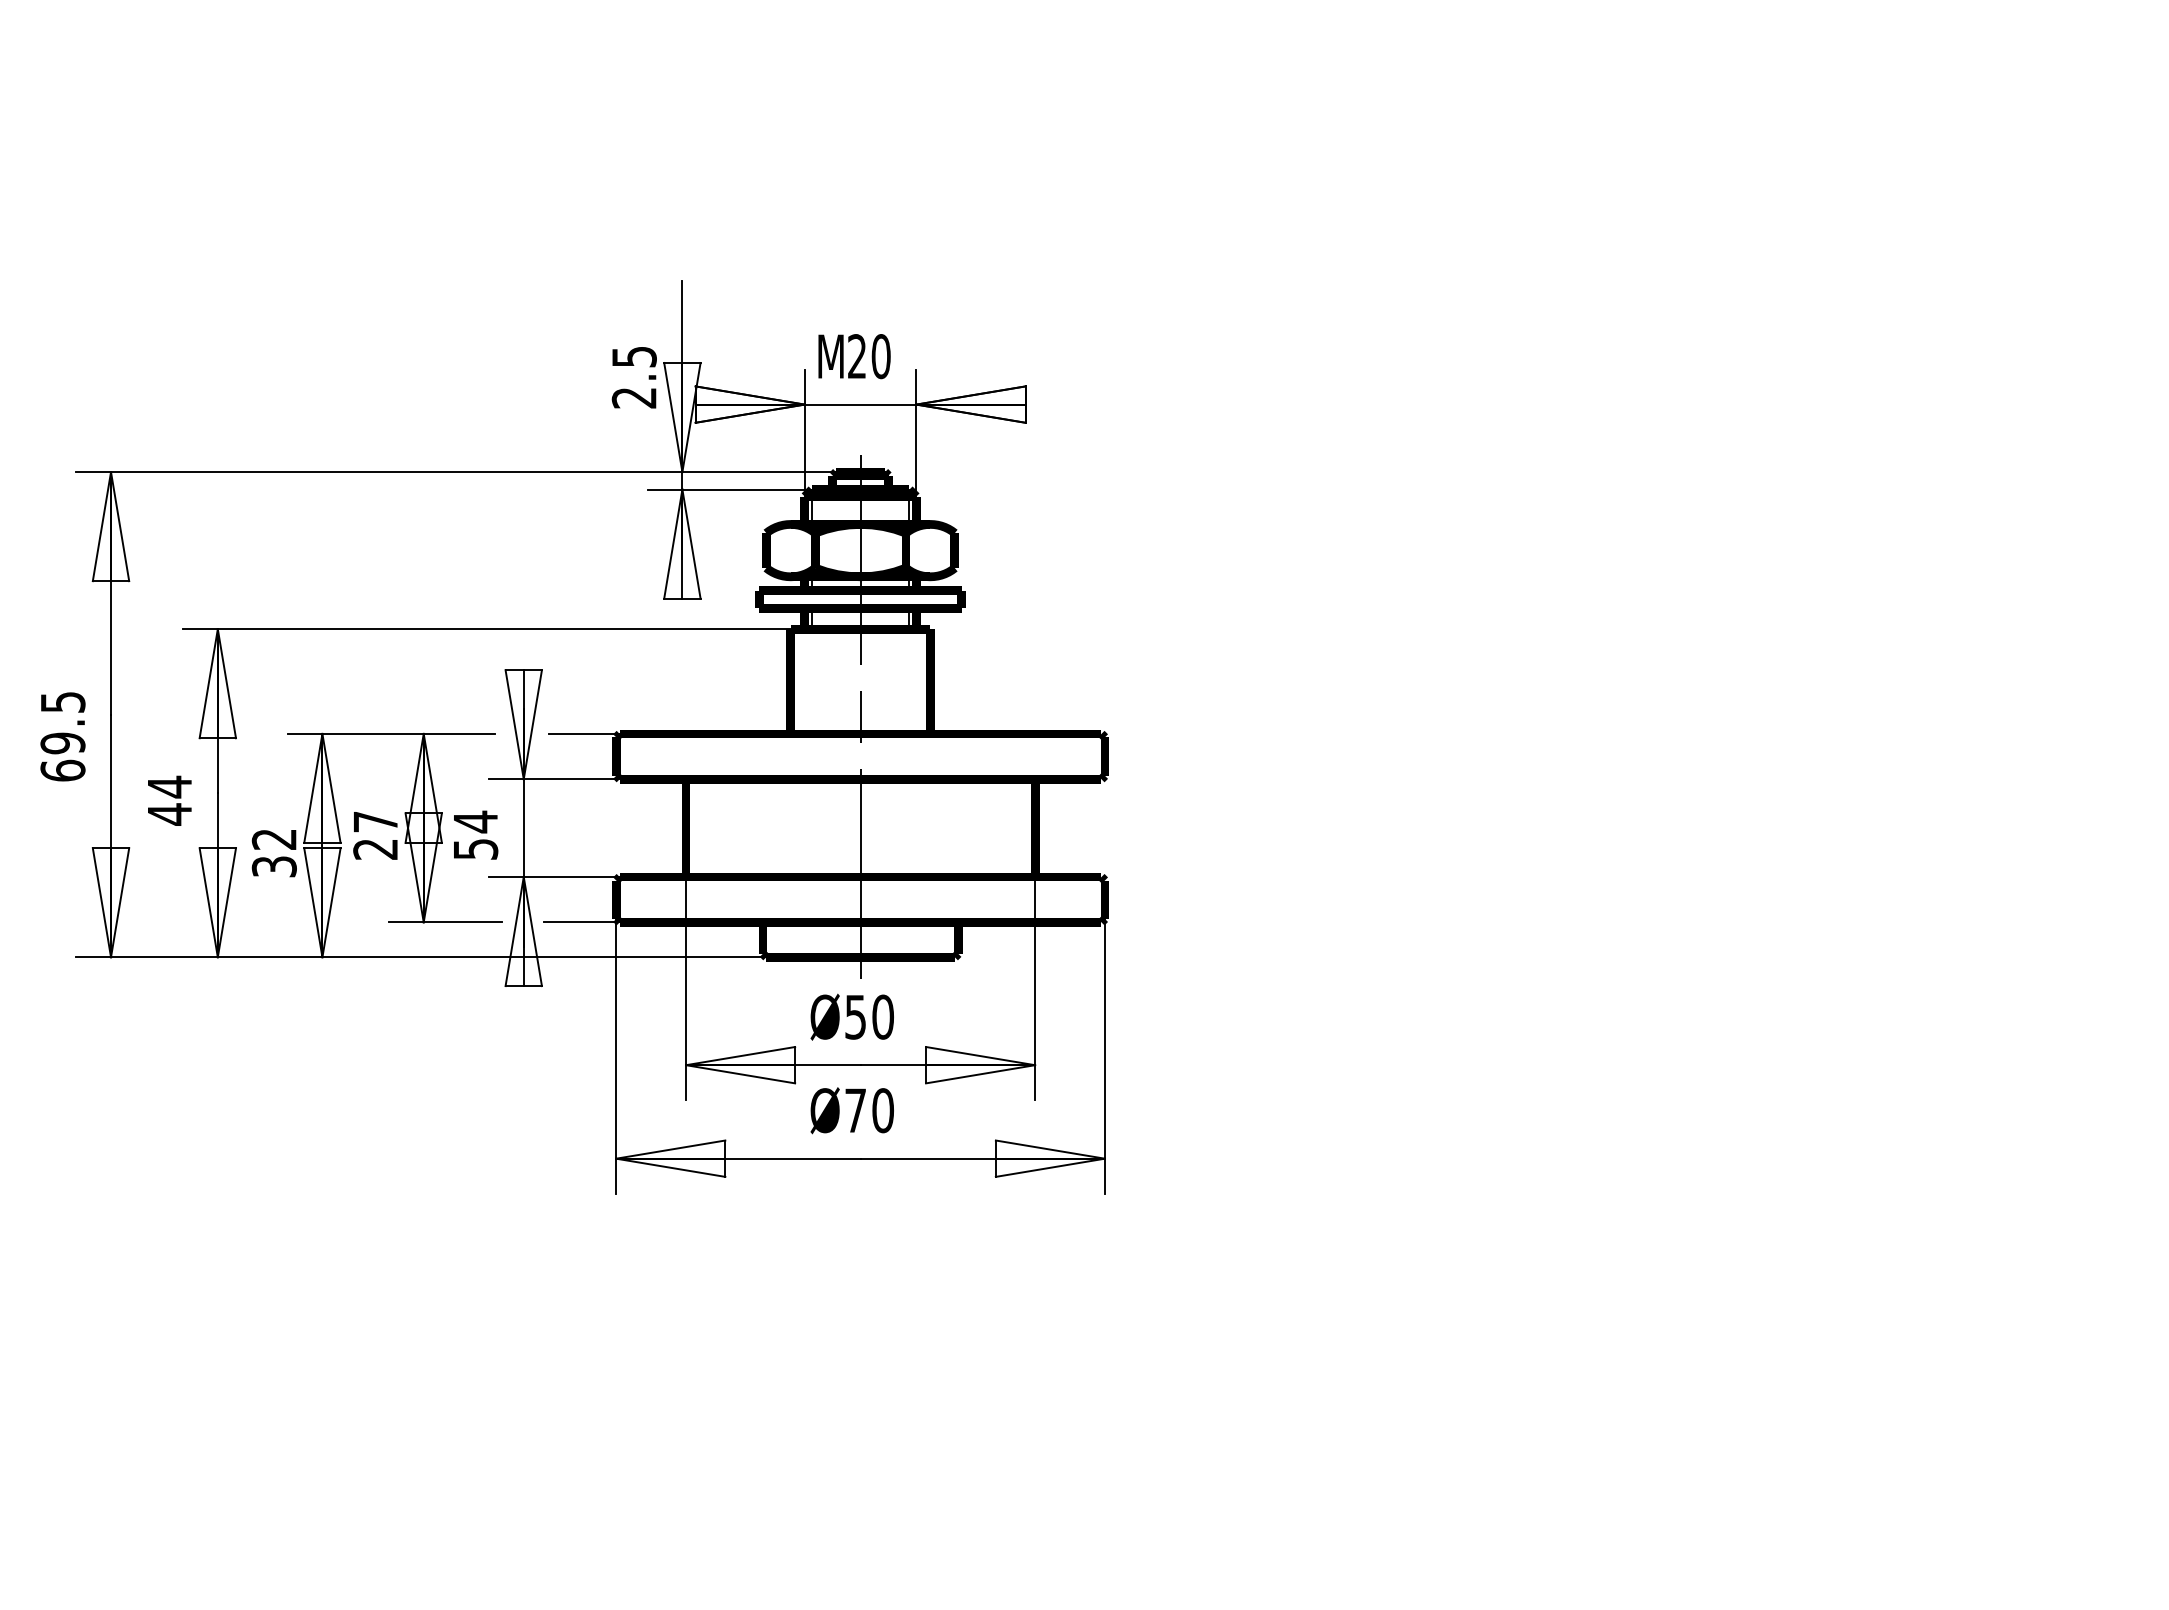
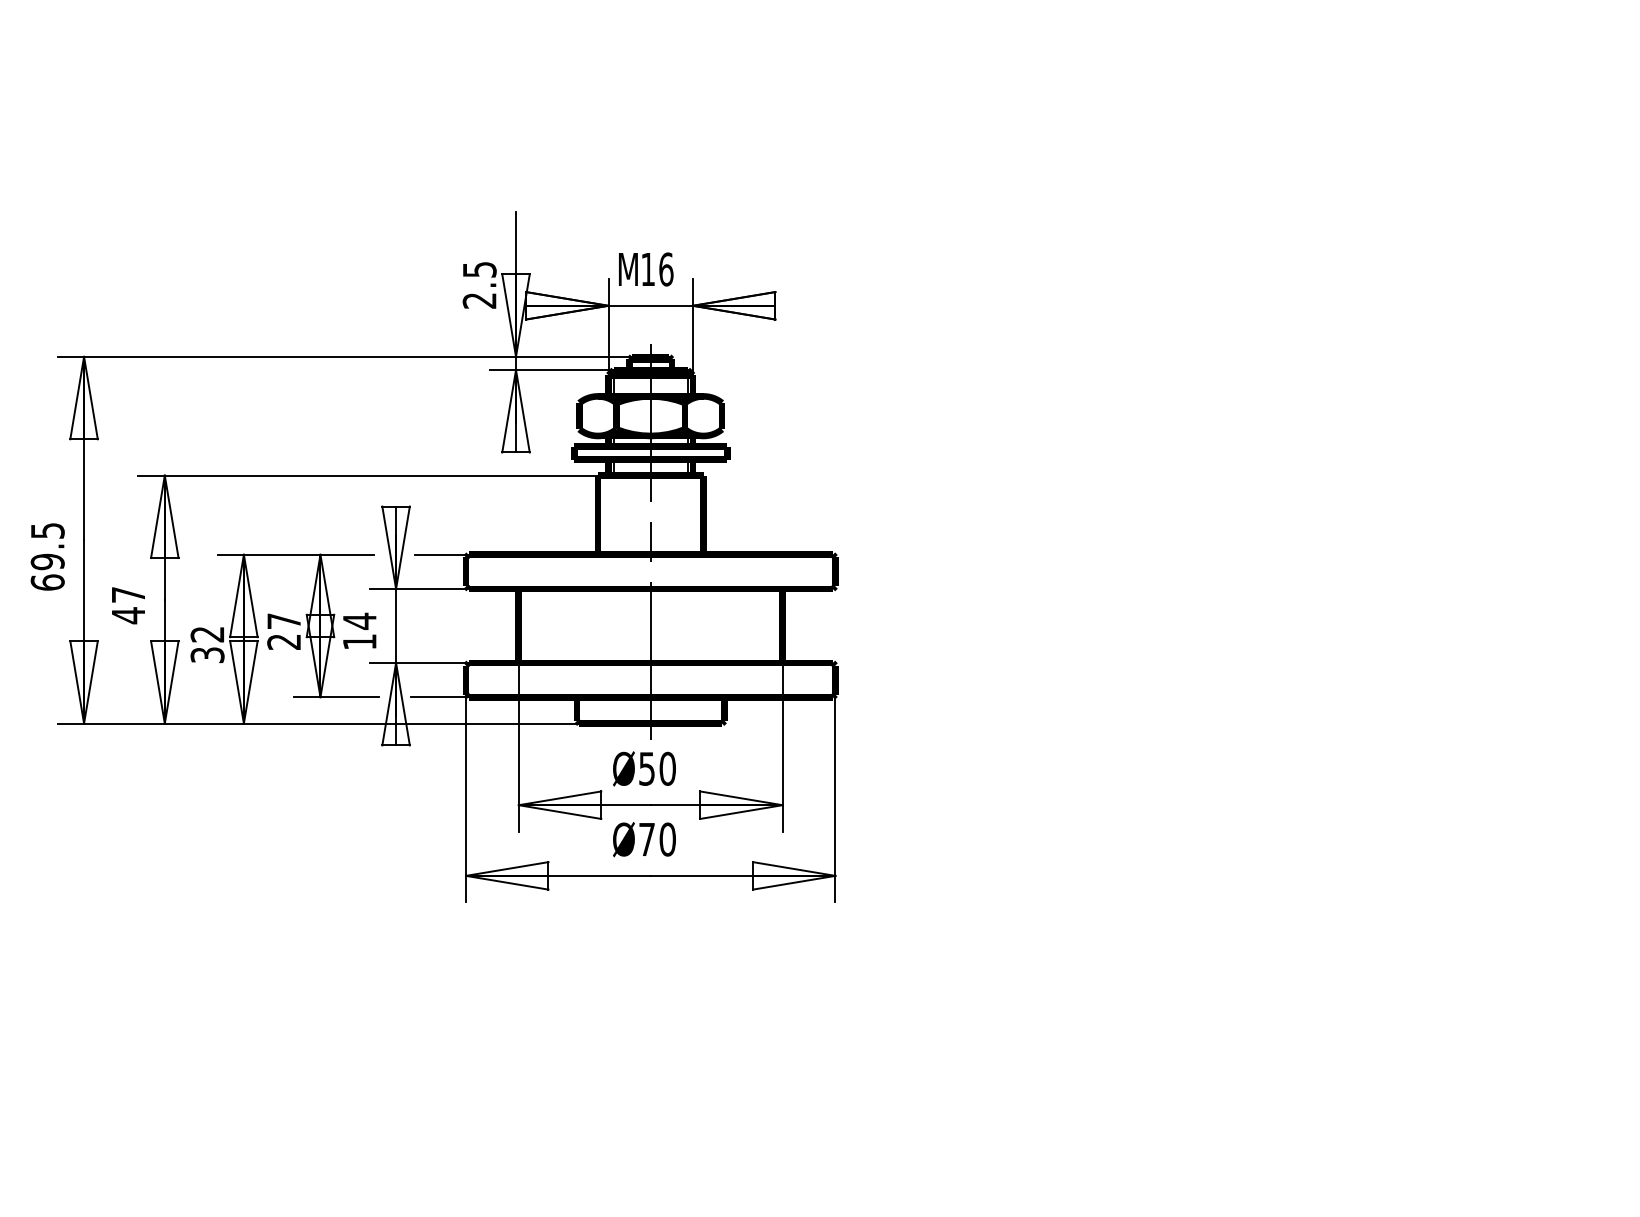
text: (869, 356) -> (657, 269), 20 -> 16
text: (169, 786) -> (128, 594), 44 -> 47
text: (475, 848) -> (359, 641), 54 -> 14

